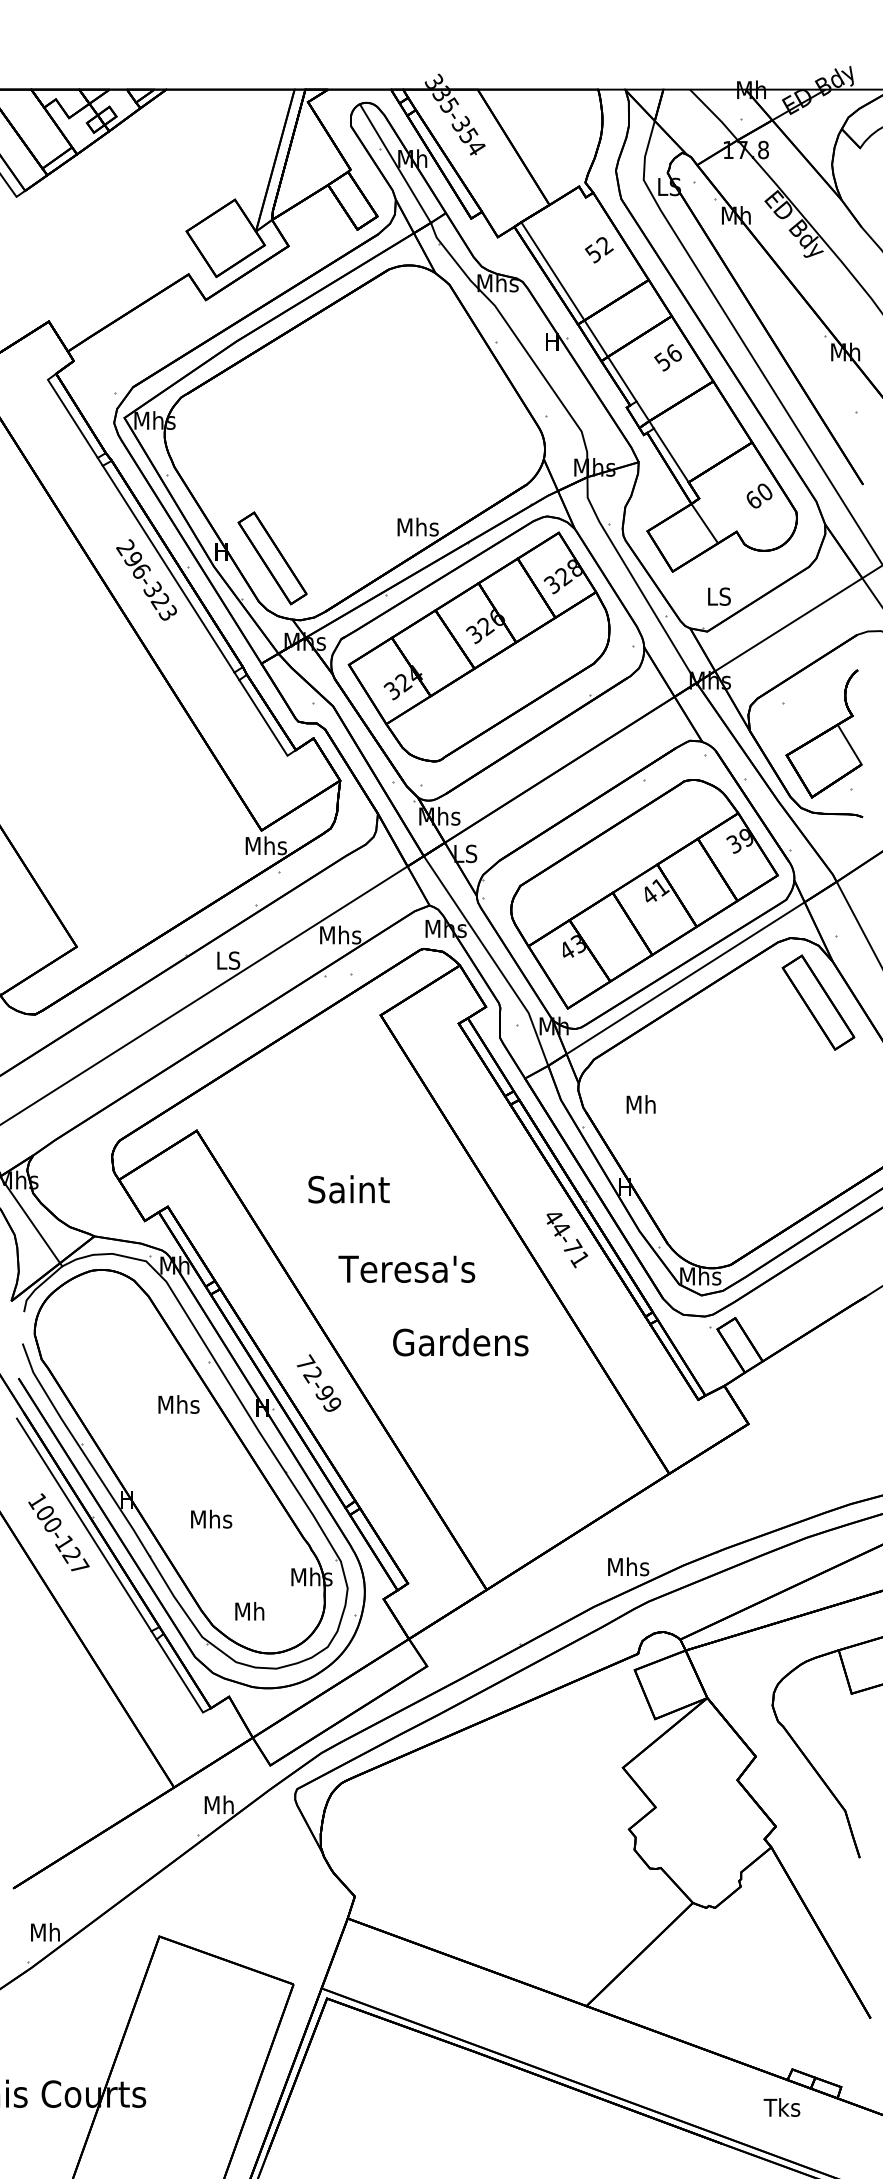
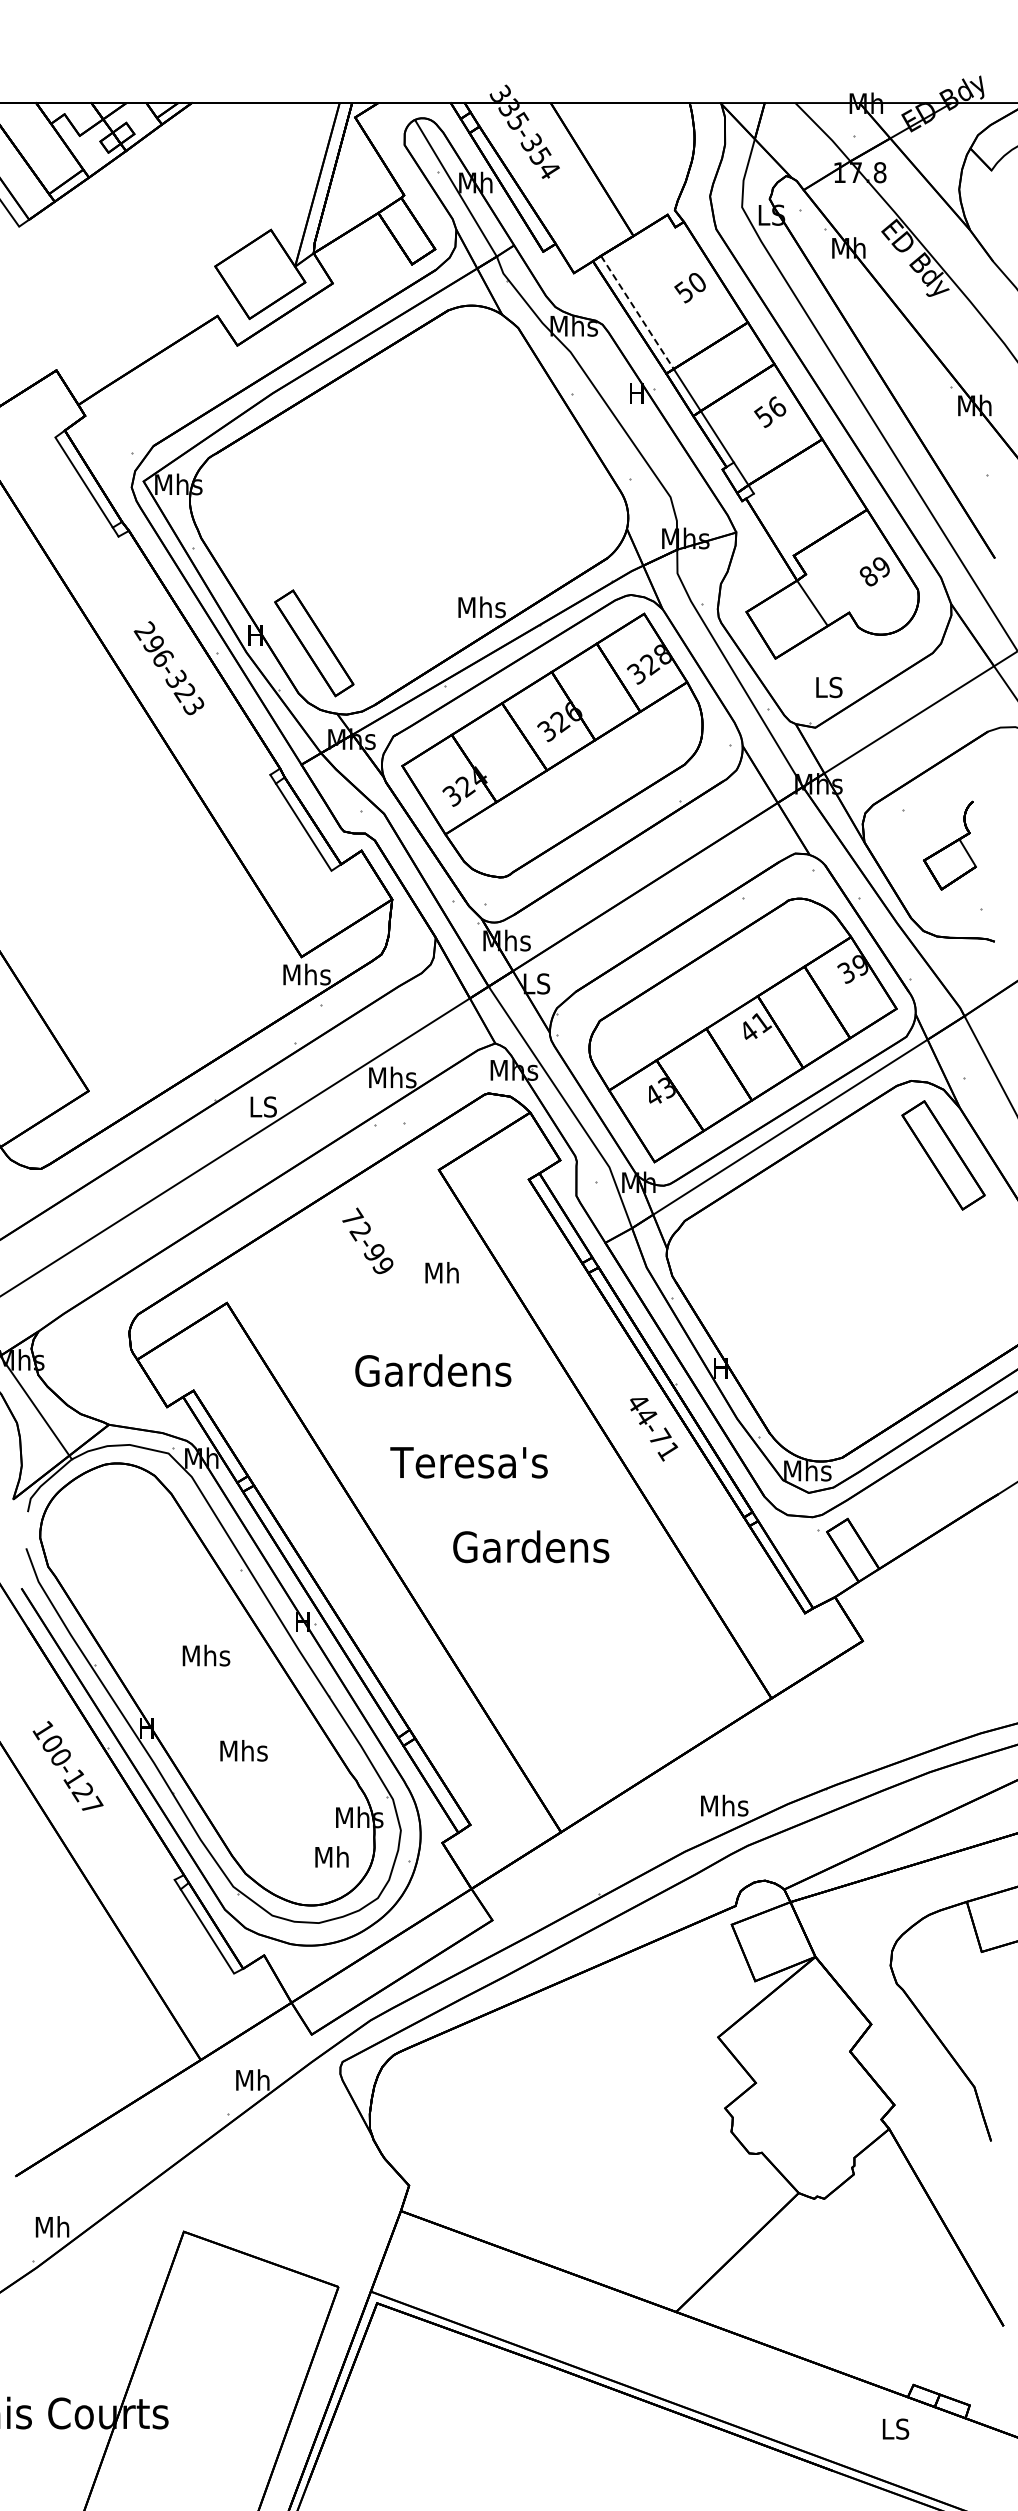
text: (605, 246) -> (697, 283), 52 -> 50
line: (552, 271) -> (637, 312), solid -> dashed
line: (670, 455) -> (773, 524), removed
text: (758, 496) -> (874, 571), 60 -> 89
line: (168, 568) -> (194, 655), removed
part: (823, 733) -> (949, 845), size x0.6
text: (640, 1104) -> (441, 1272), moved
text: (375, 1189) -> (433, 1370), Saint -> Gardens
text: (318, 1382) -> (367, 1240), moved
text: (179, 1404) -> (206, 1655), moved
line: (83, 1524) -> (96, 1756), removed
text: (249, 1610) -> (331, 1856), moved
text: (782, 2107) -> (901, 2428), Tks -> LS

